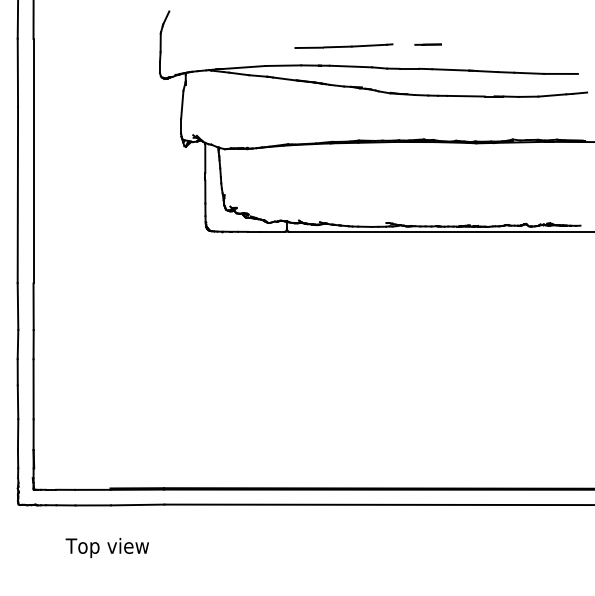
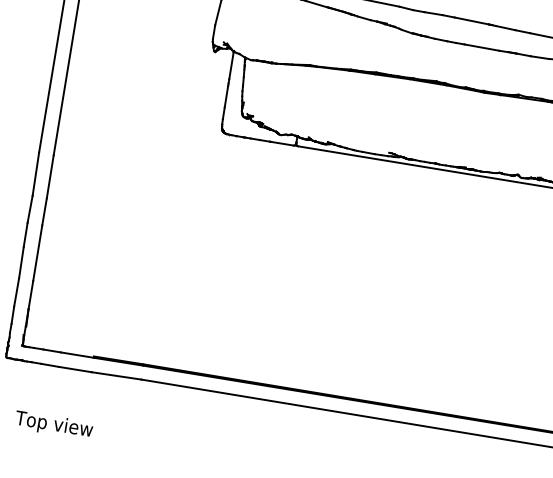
text: (106, 547) -> (53, 424), moved

